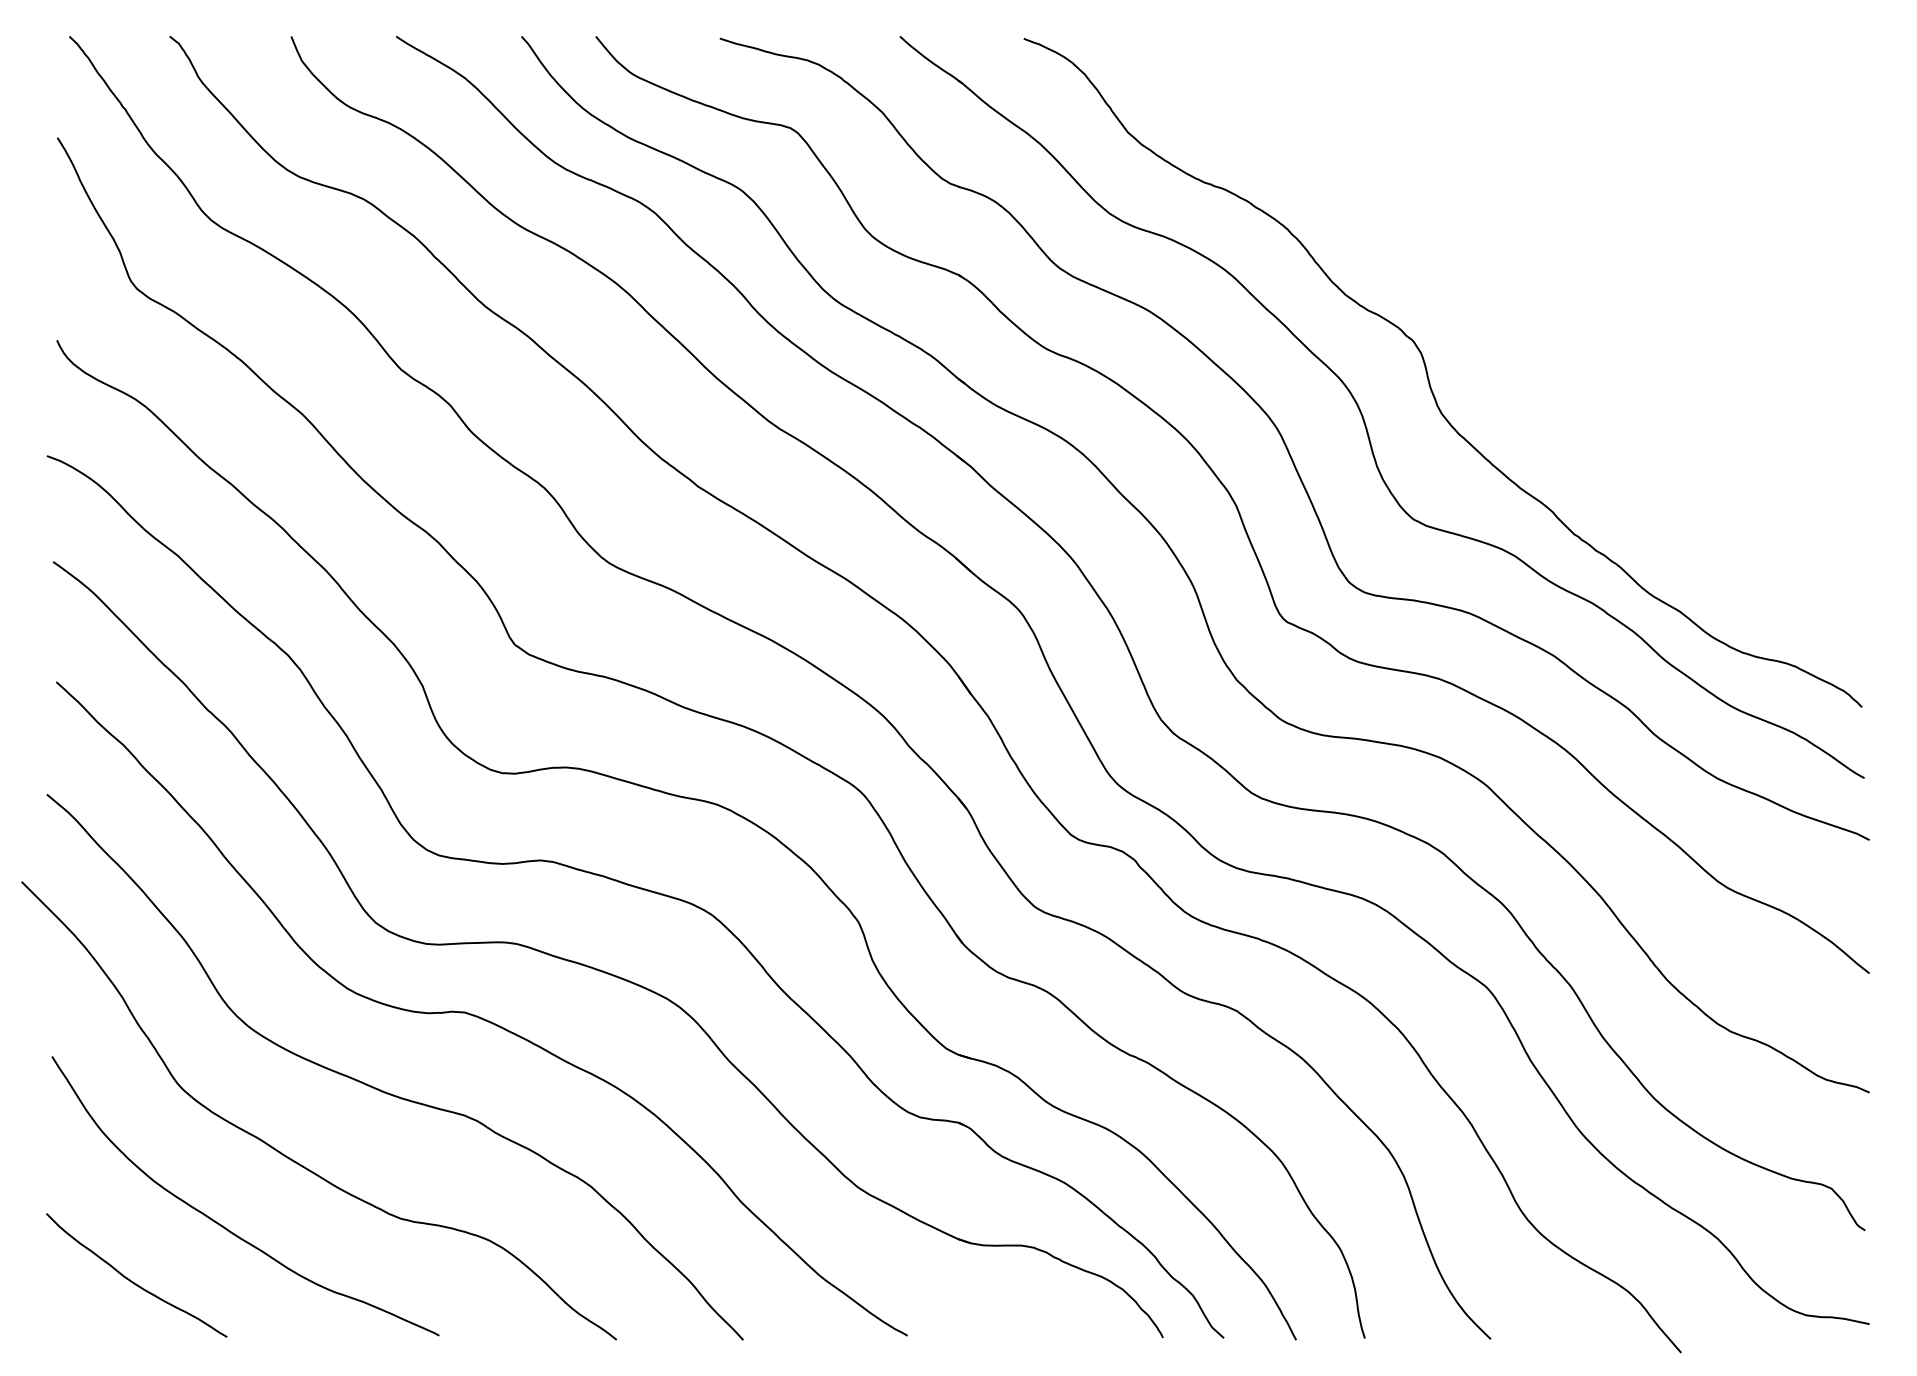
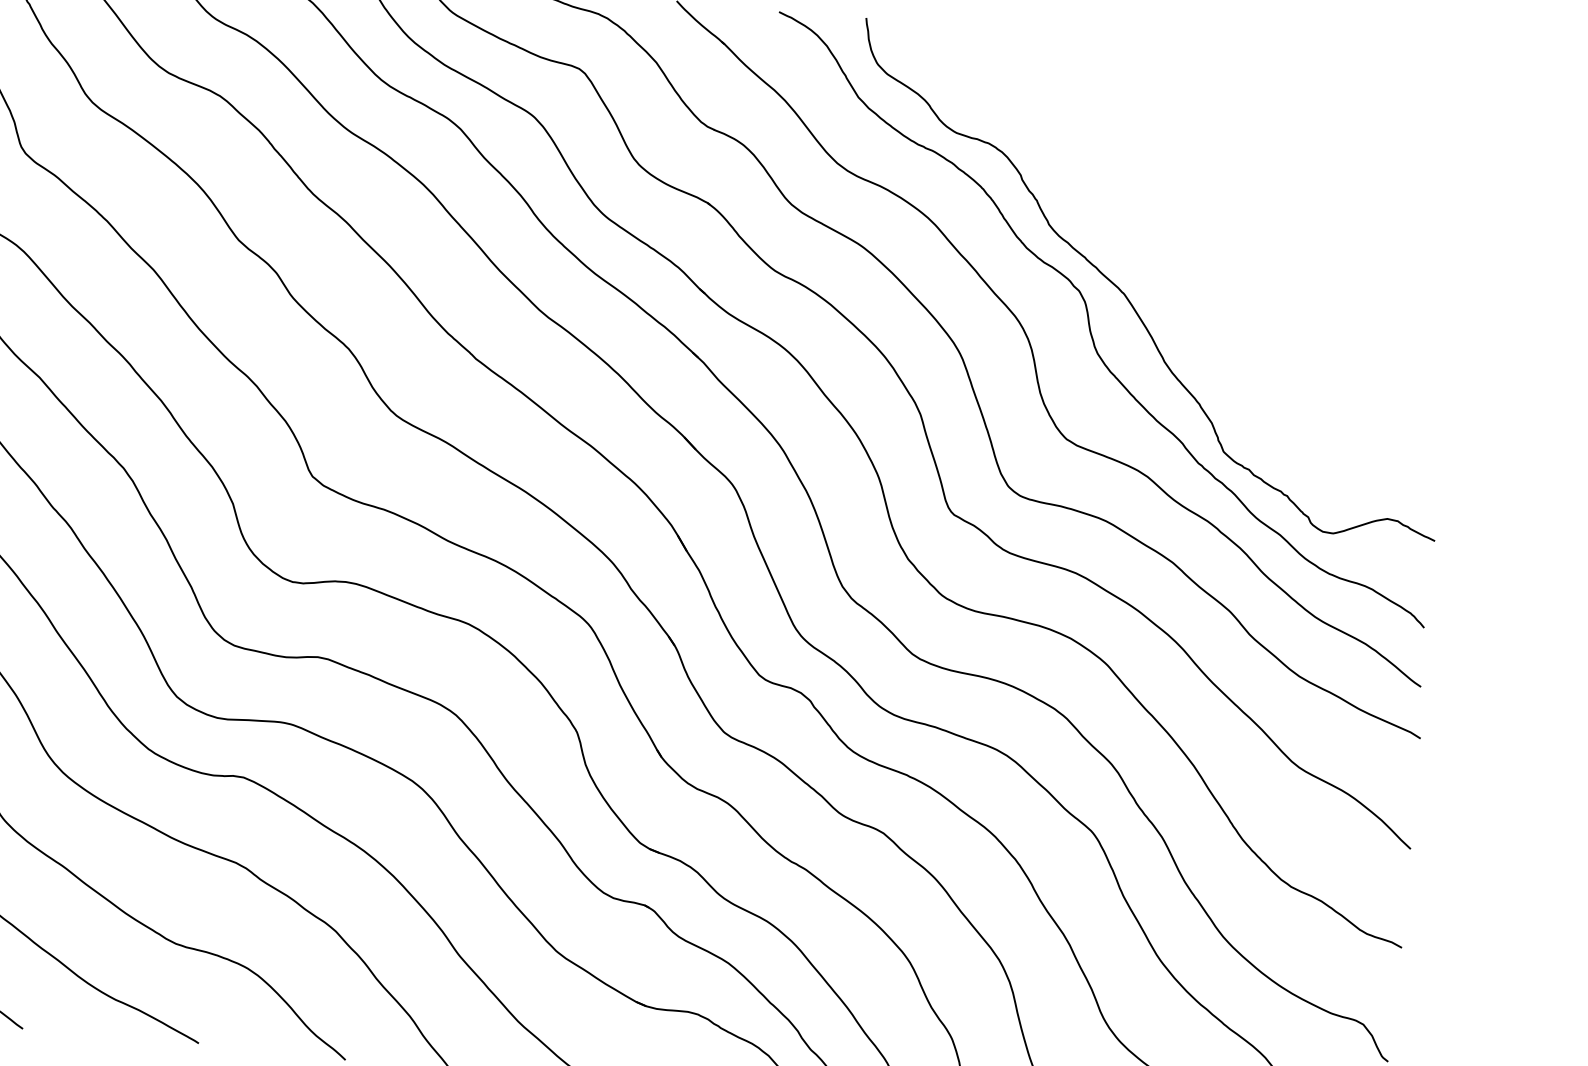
curve: (1469, 340) -> (1126, 295), added

